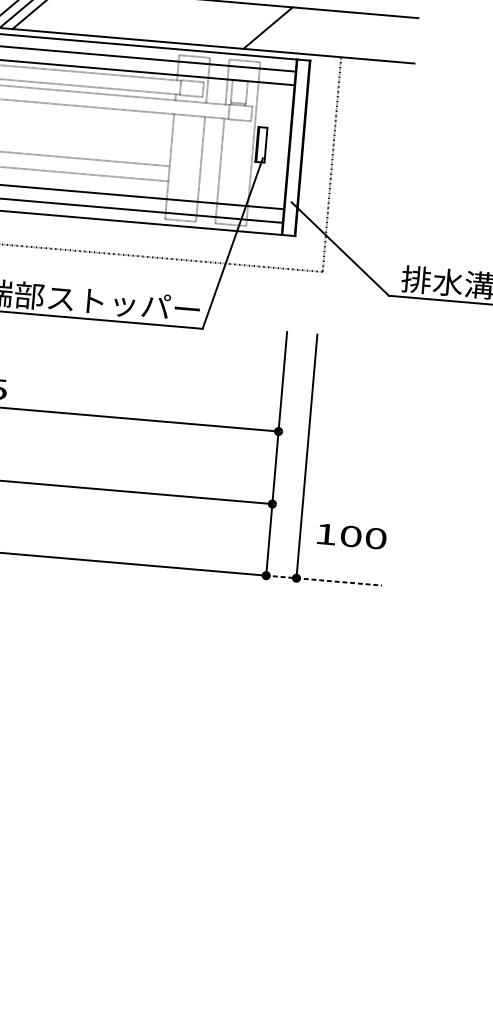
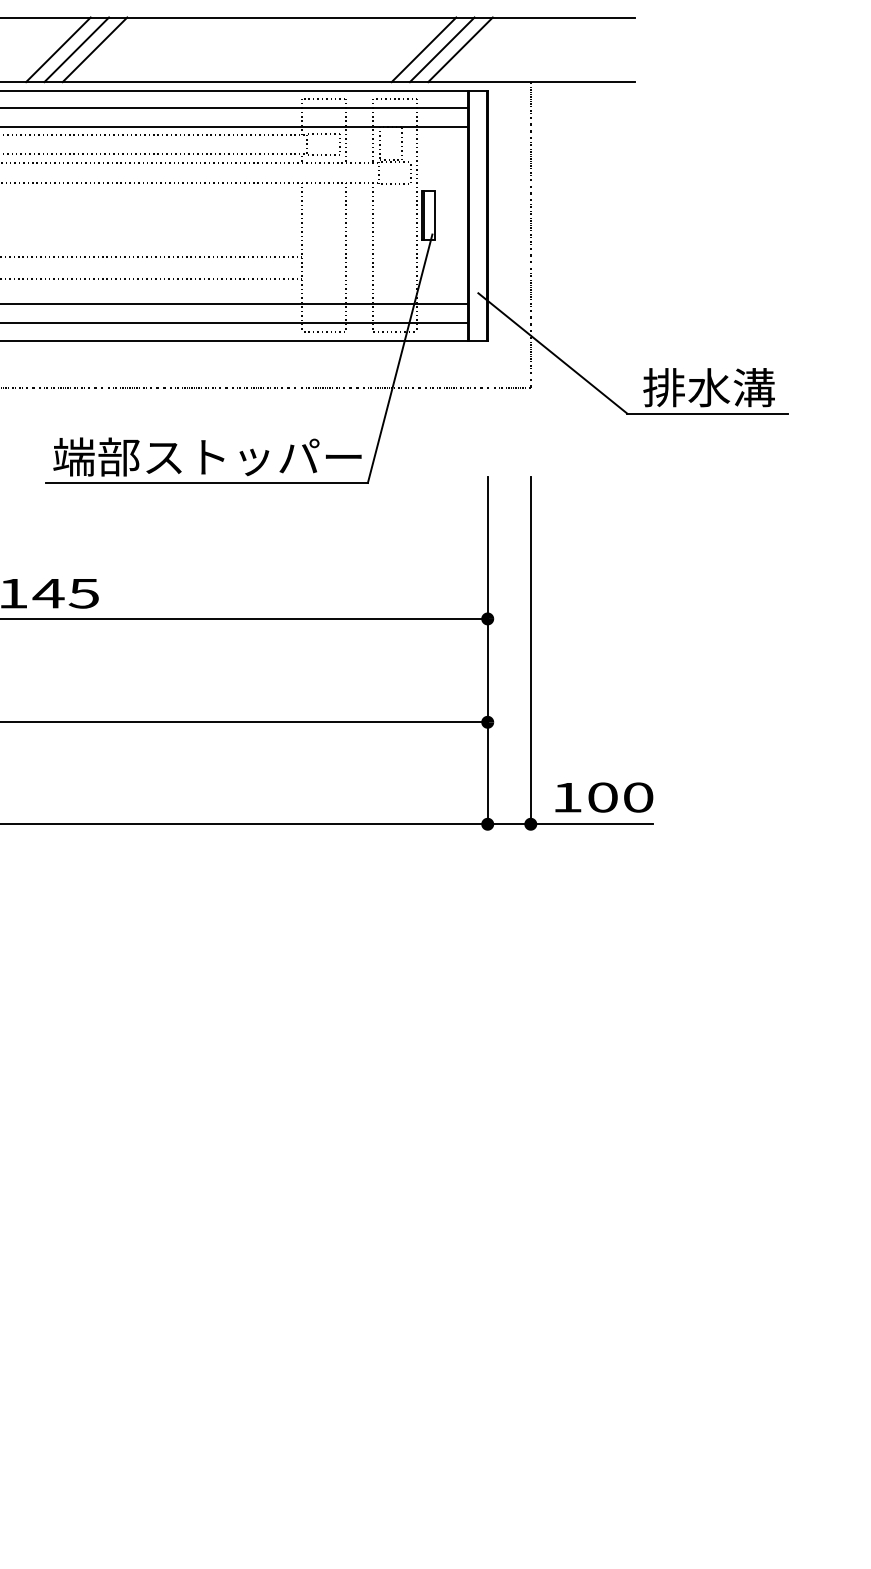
line: (280, 28) -> (441, 49), added
line: (293, 30) -> (460, 49), added
text: (352, 536) -> (604, 797), moved
line: (323, 580) -> (569, 824), dashed -> solid

